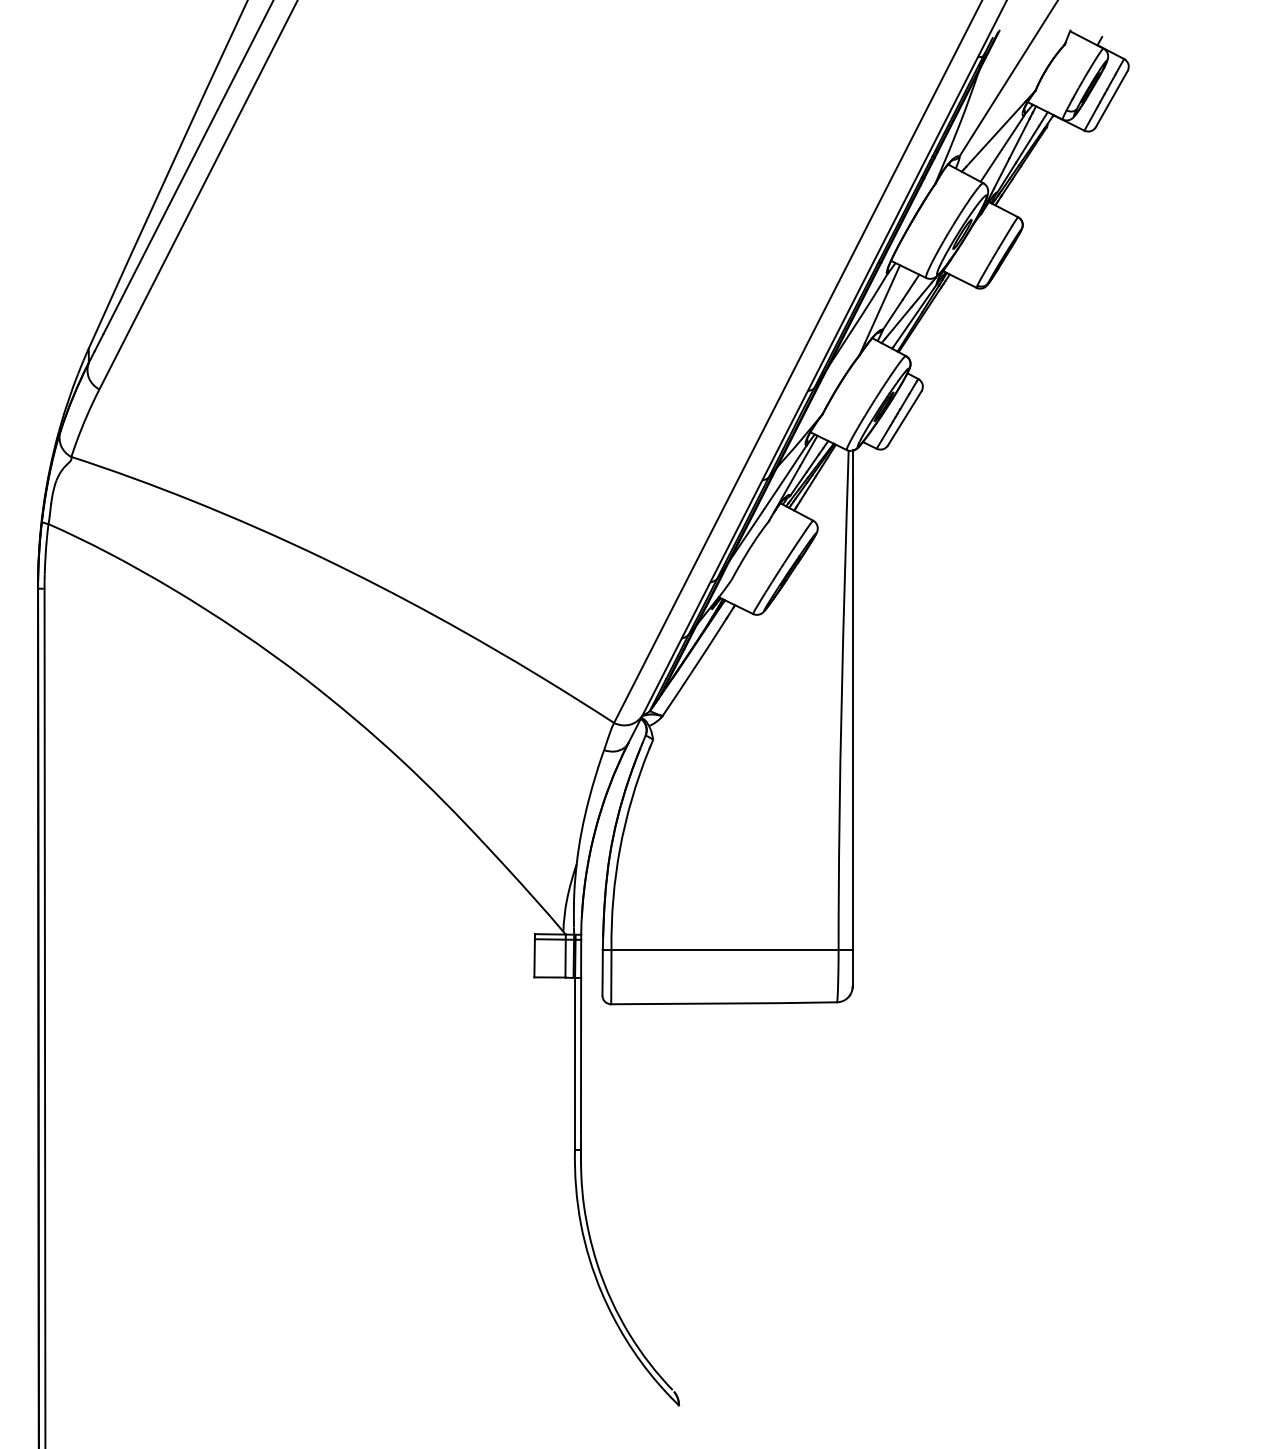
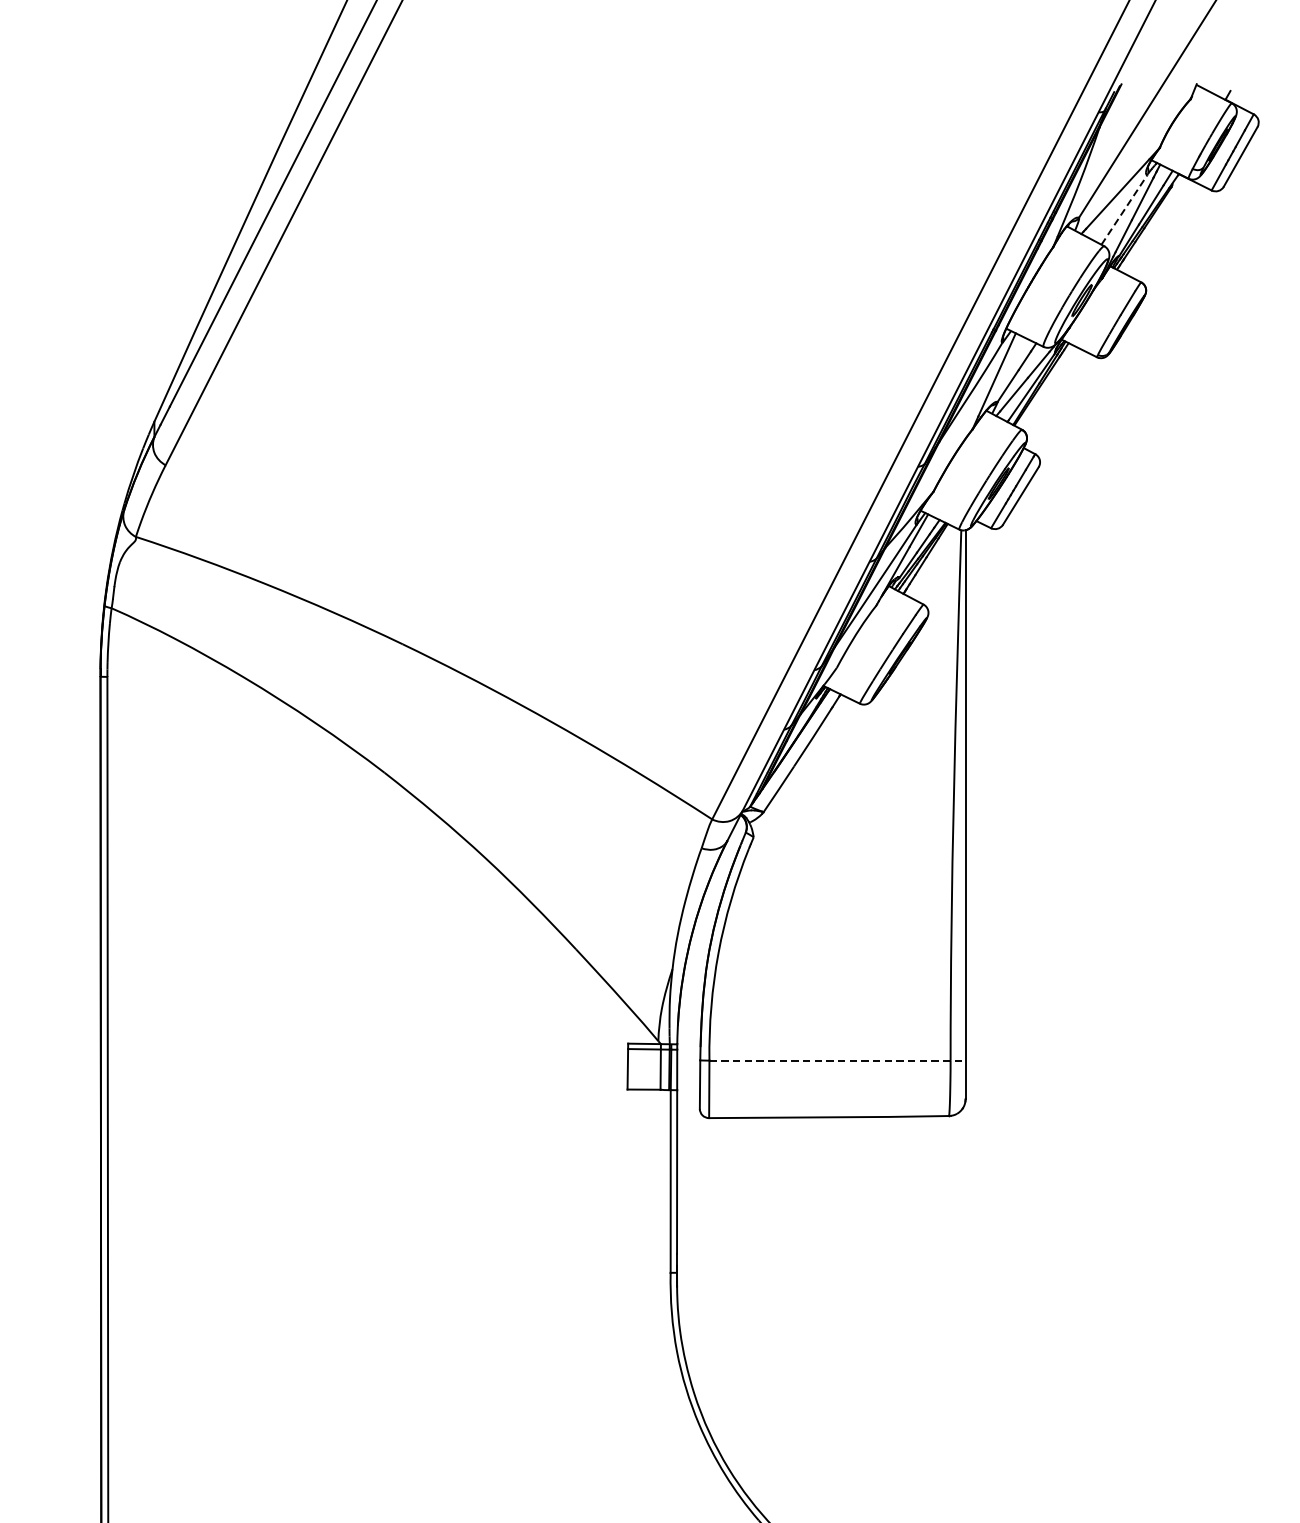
line: (1002, 148) -> (1124, 209), solid -> dashed
line: (732, 950) -> (837, 1061), solid -> dashed

